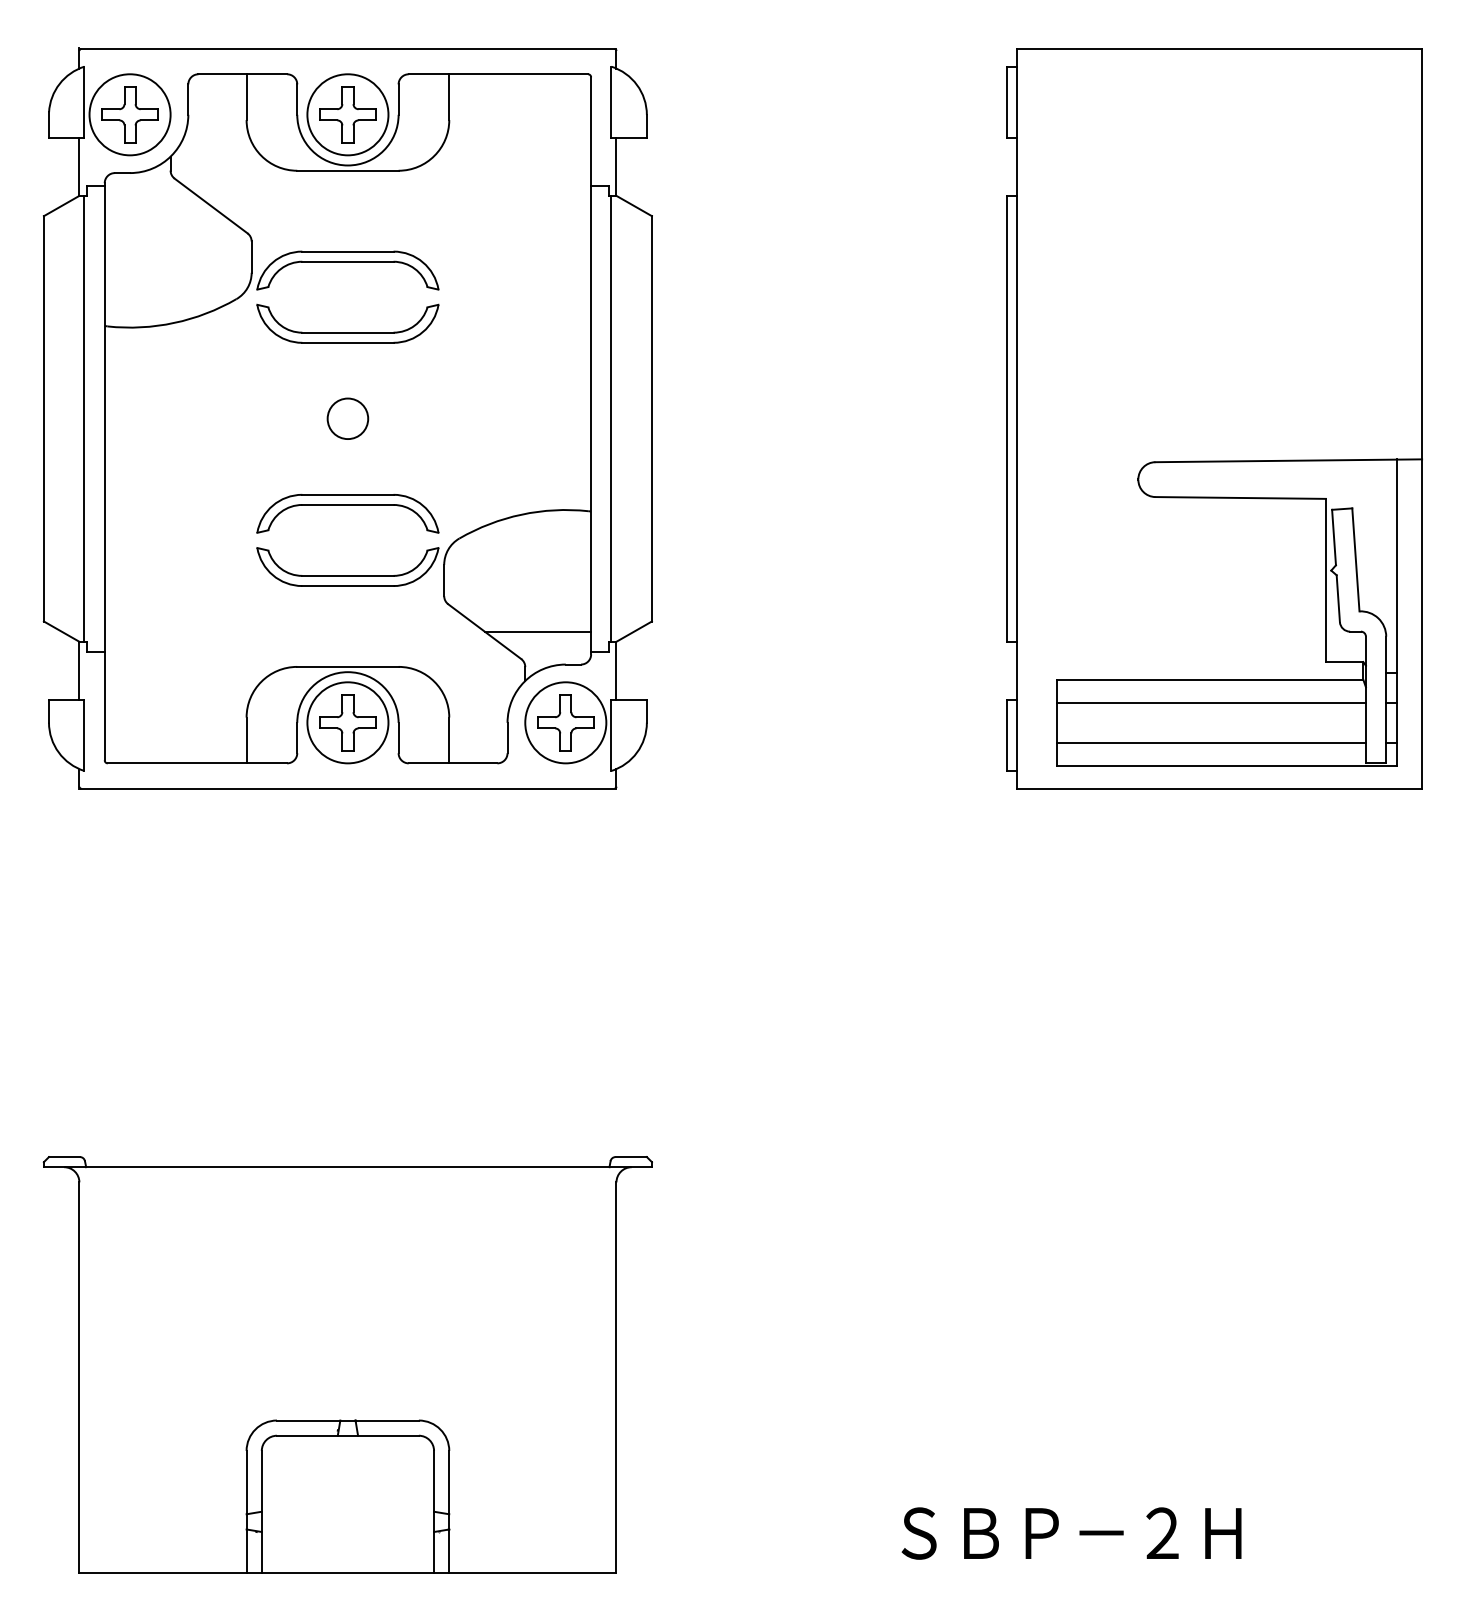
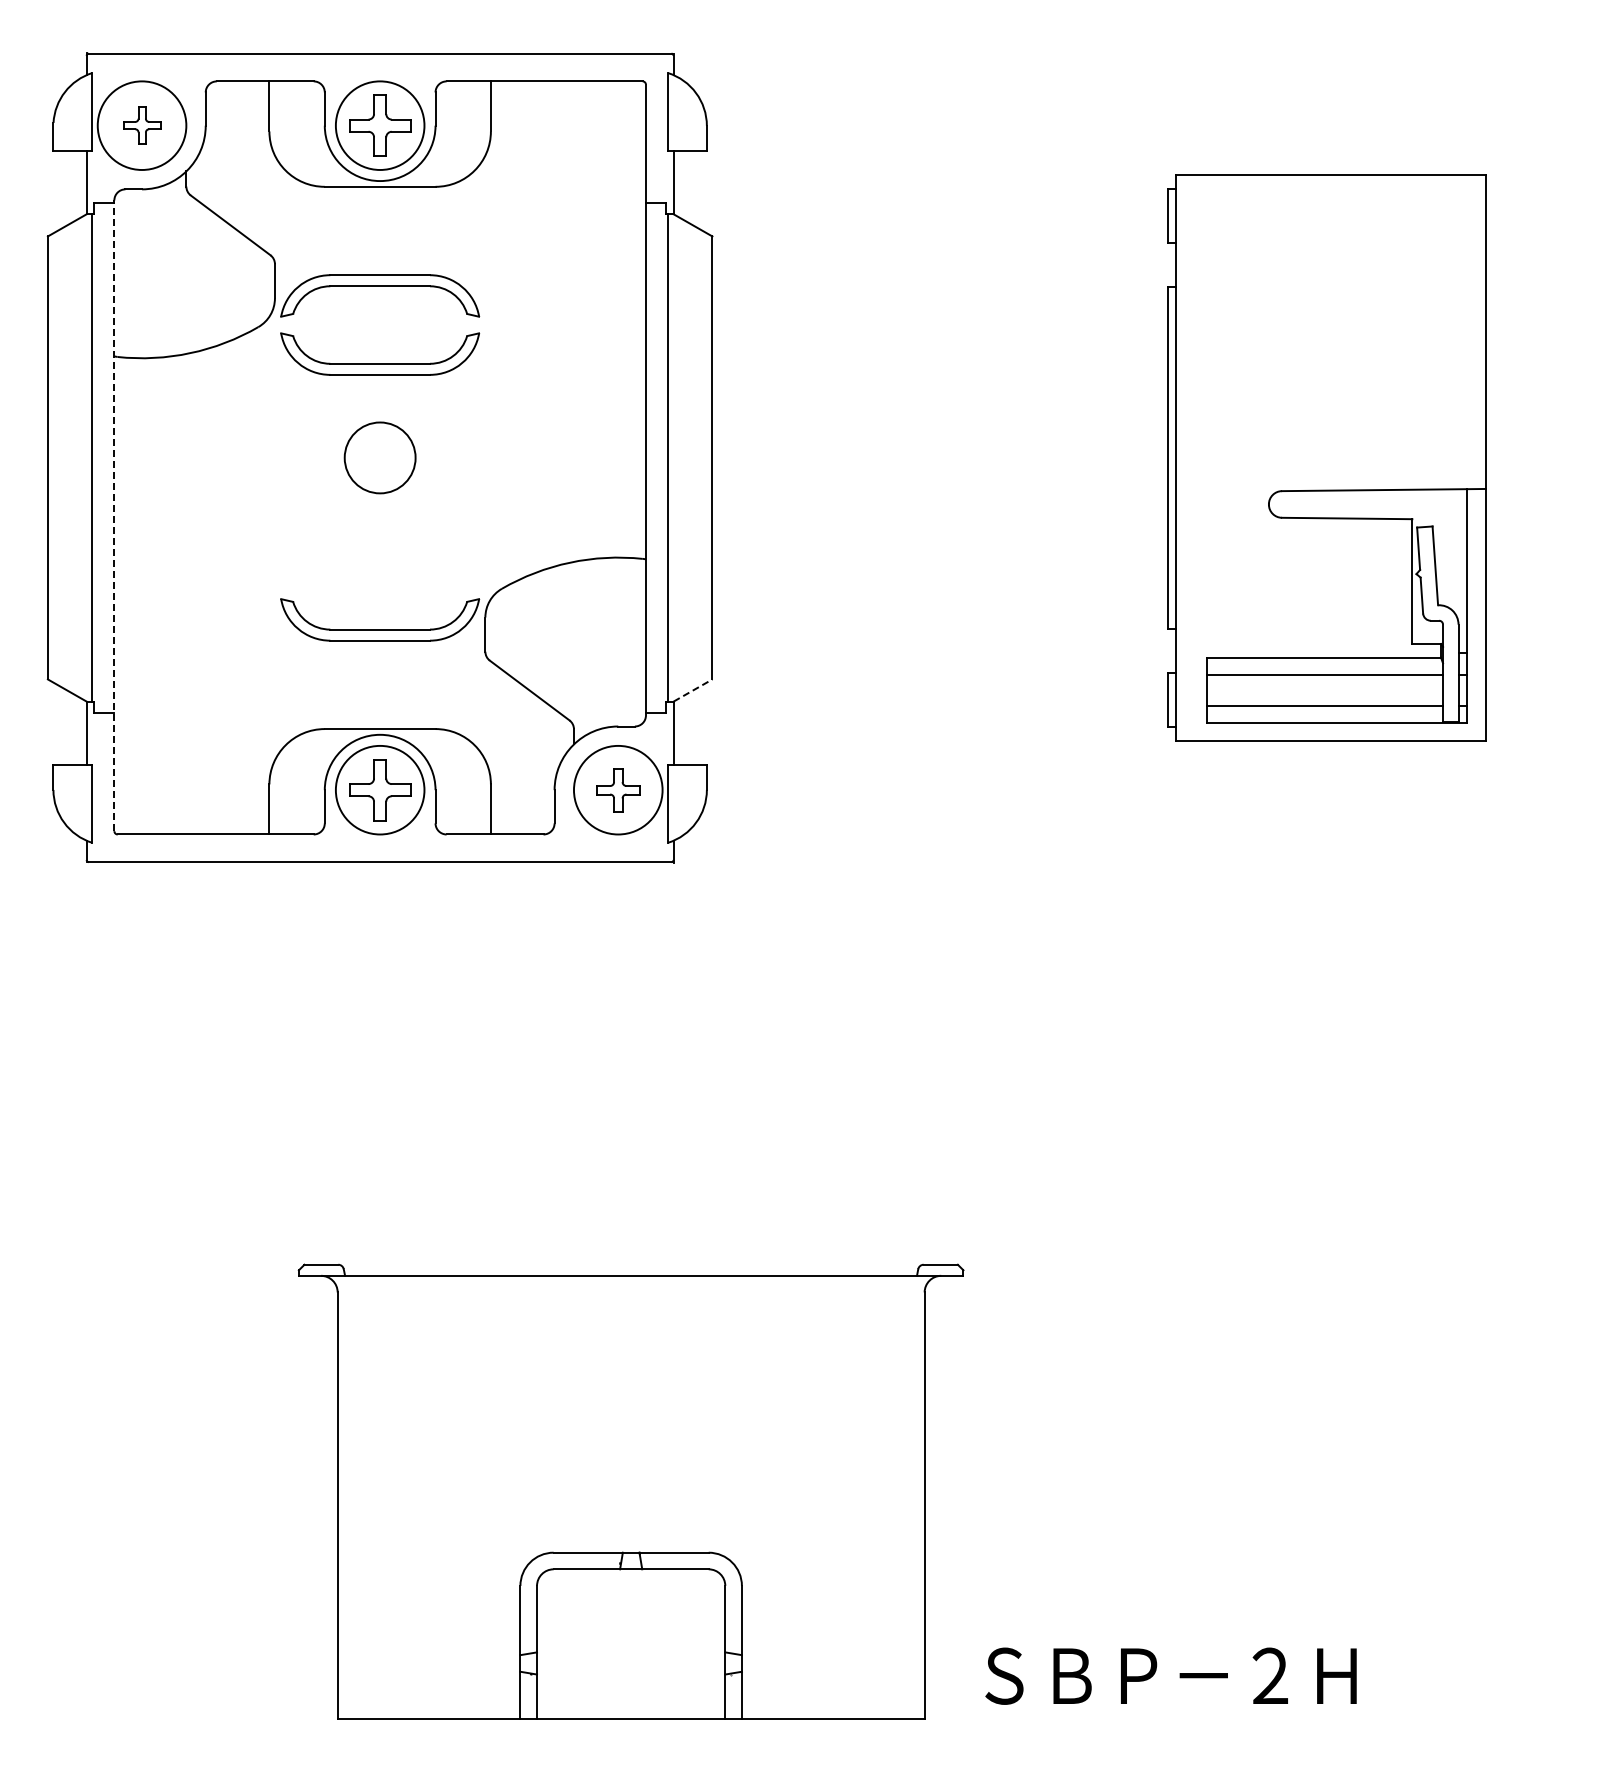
part: (130, 114) -> (142, 125), size x0.6
circle: (348, 418) -> (380, 457), size x1.6
part: (1213, 418) -> (1326, 457), size x0.7
line: (104, 471) -> (114, 515), solid -> dashed
part: (347, 505) -> (379, 552), removed
line: (537, 631) -> (587, 690), removed
line: (634, 631) -> (693, 690), solid -> dashed
part: (566, 723) -> (618, 790), size x0.7
part: (347, 1364) -> (630, 1491), moved

